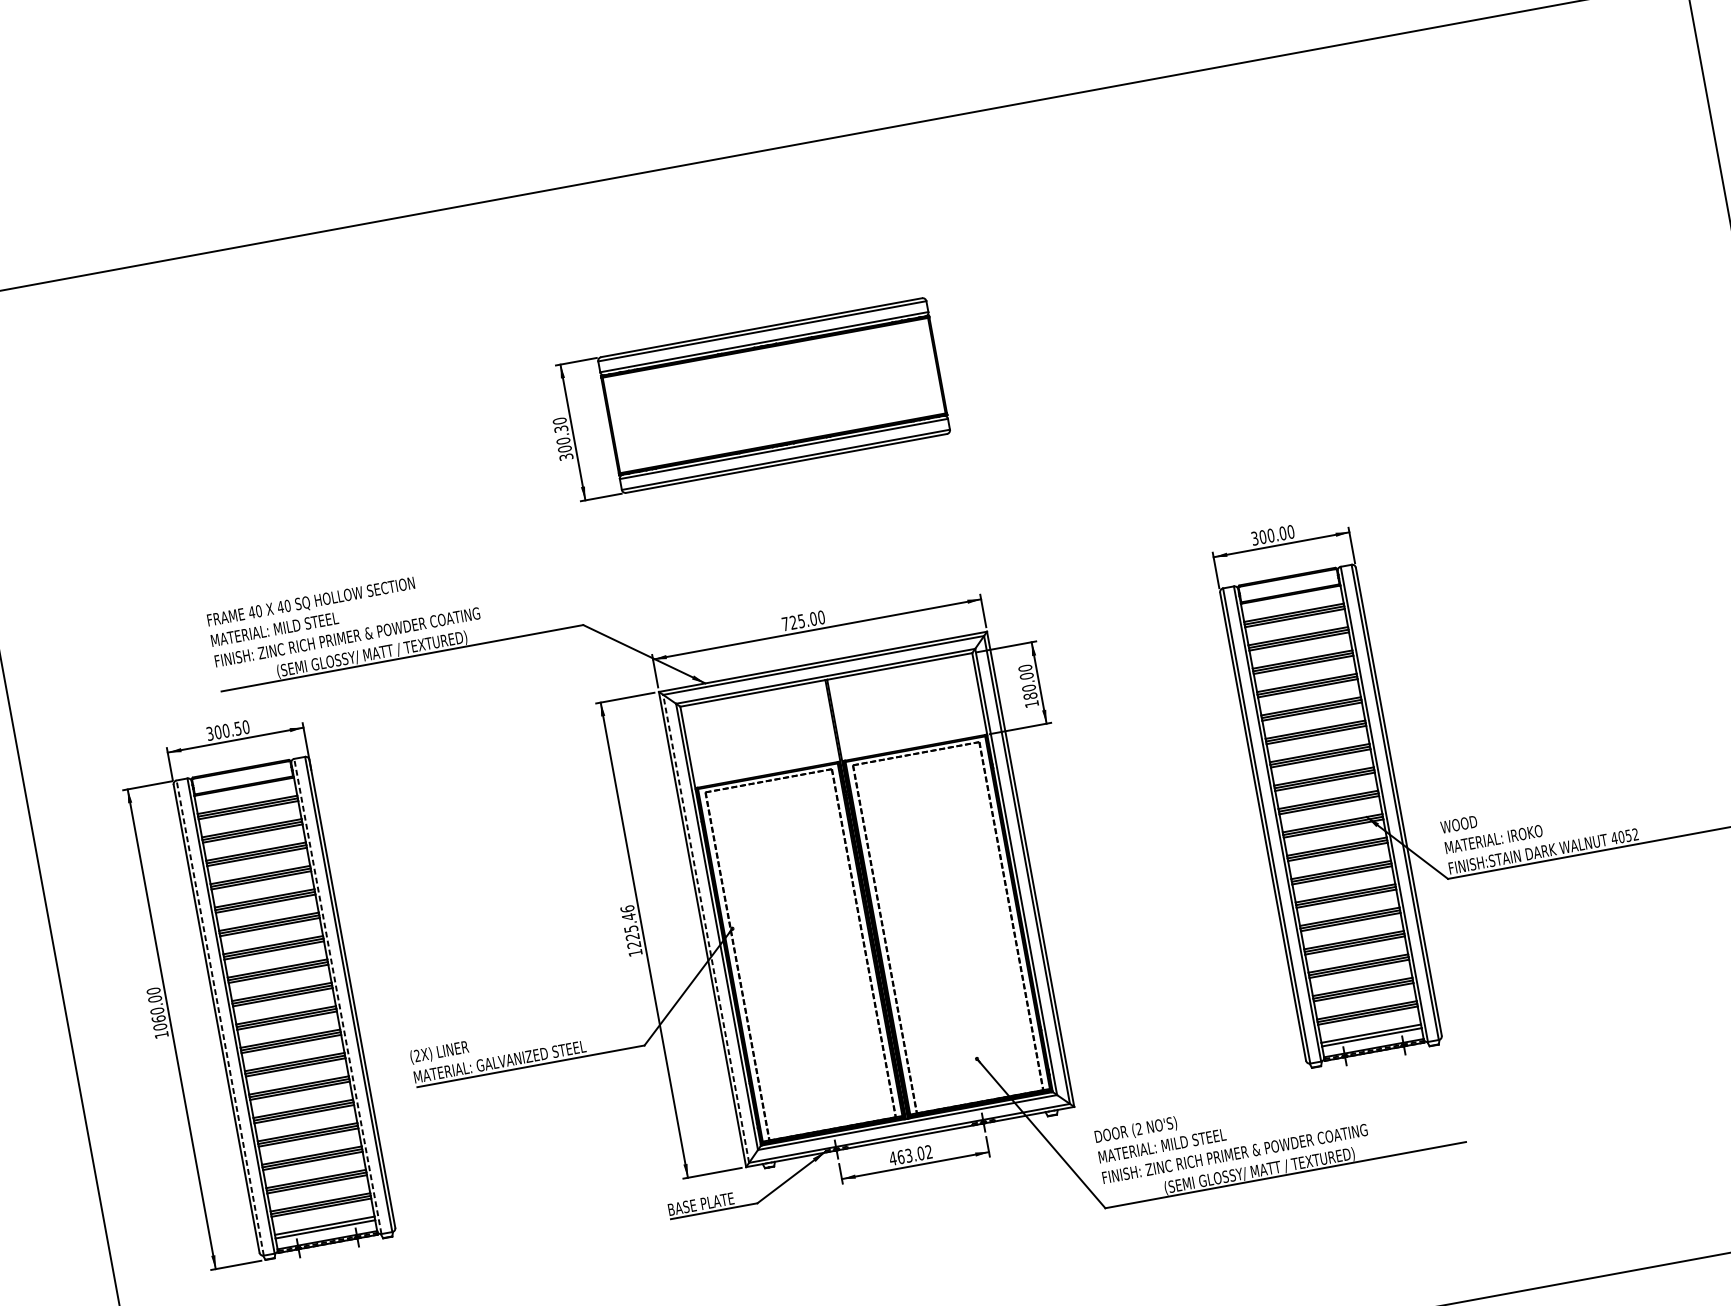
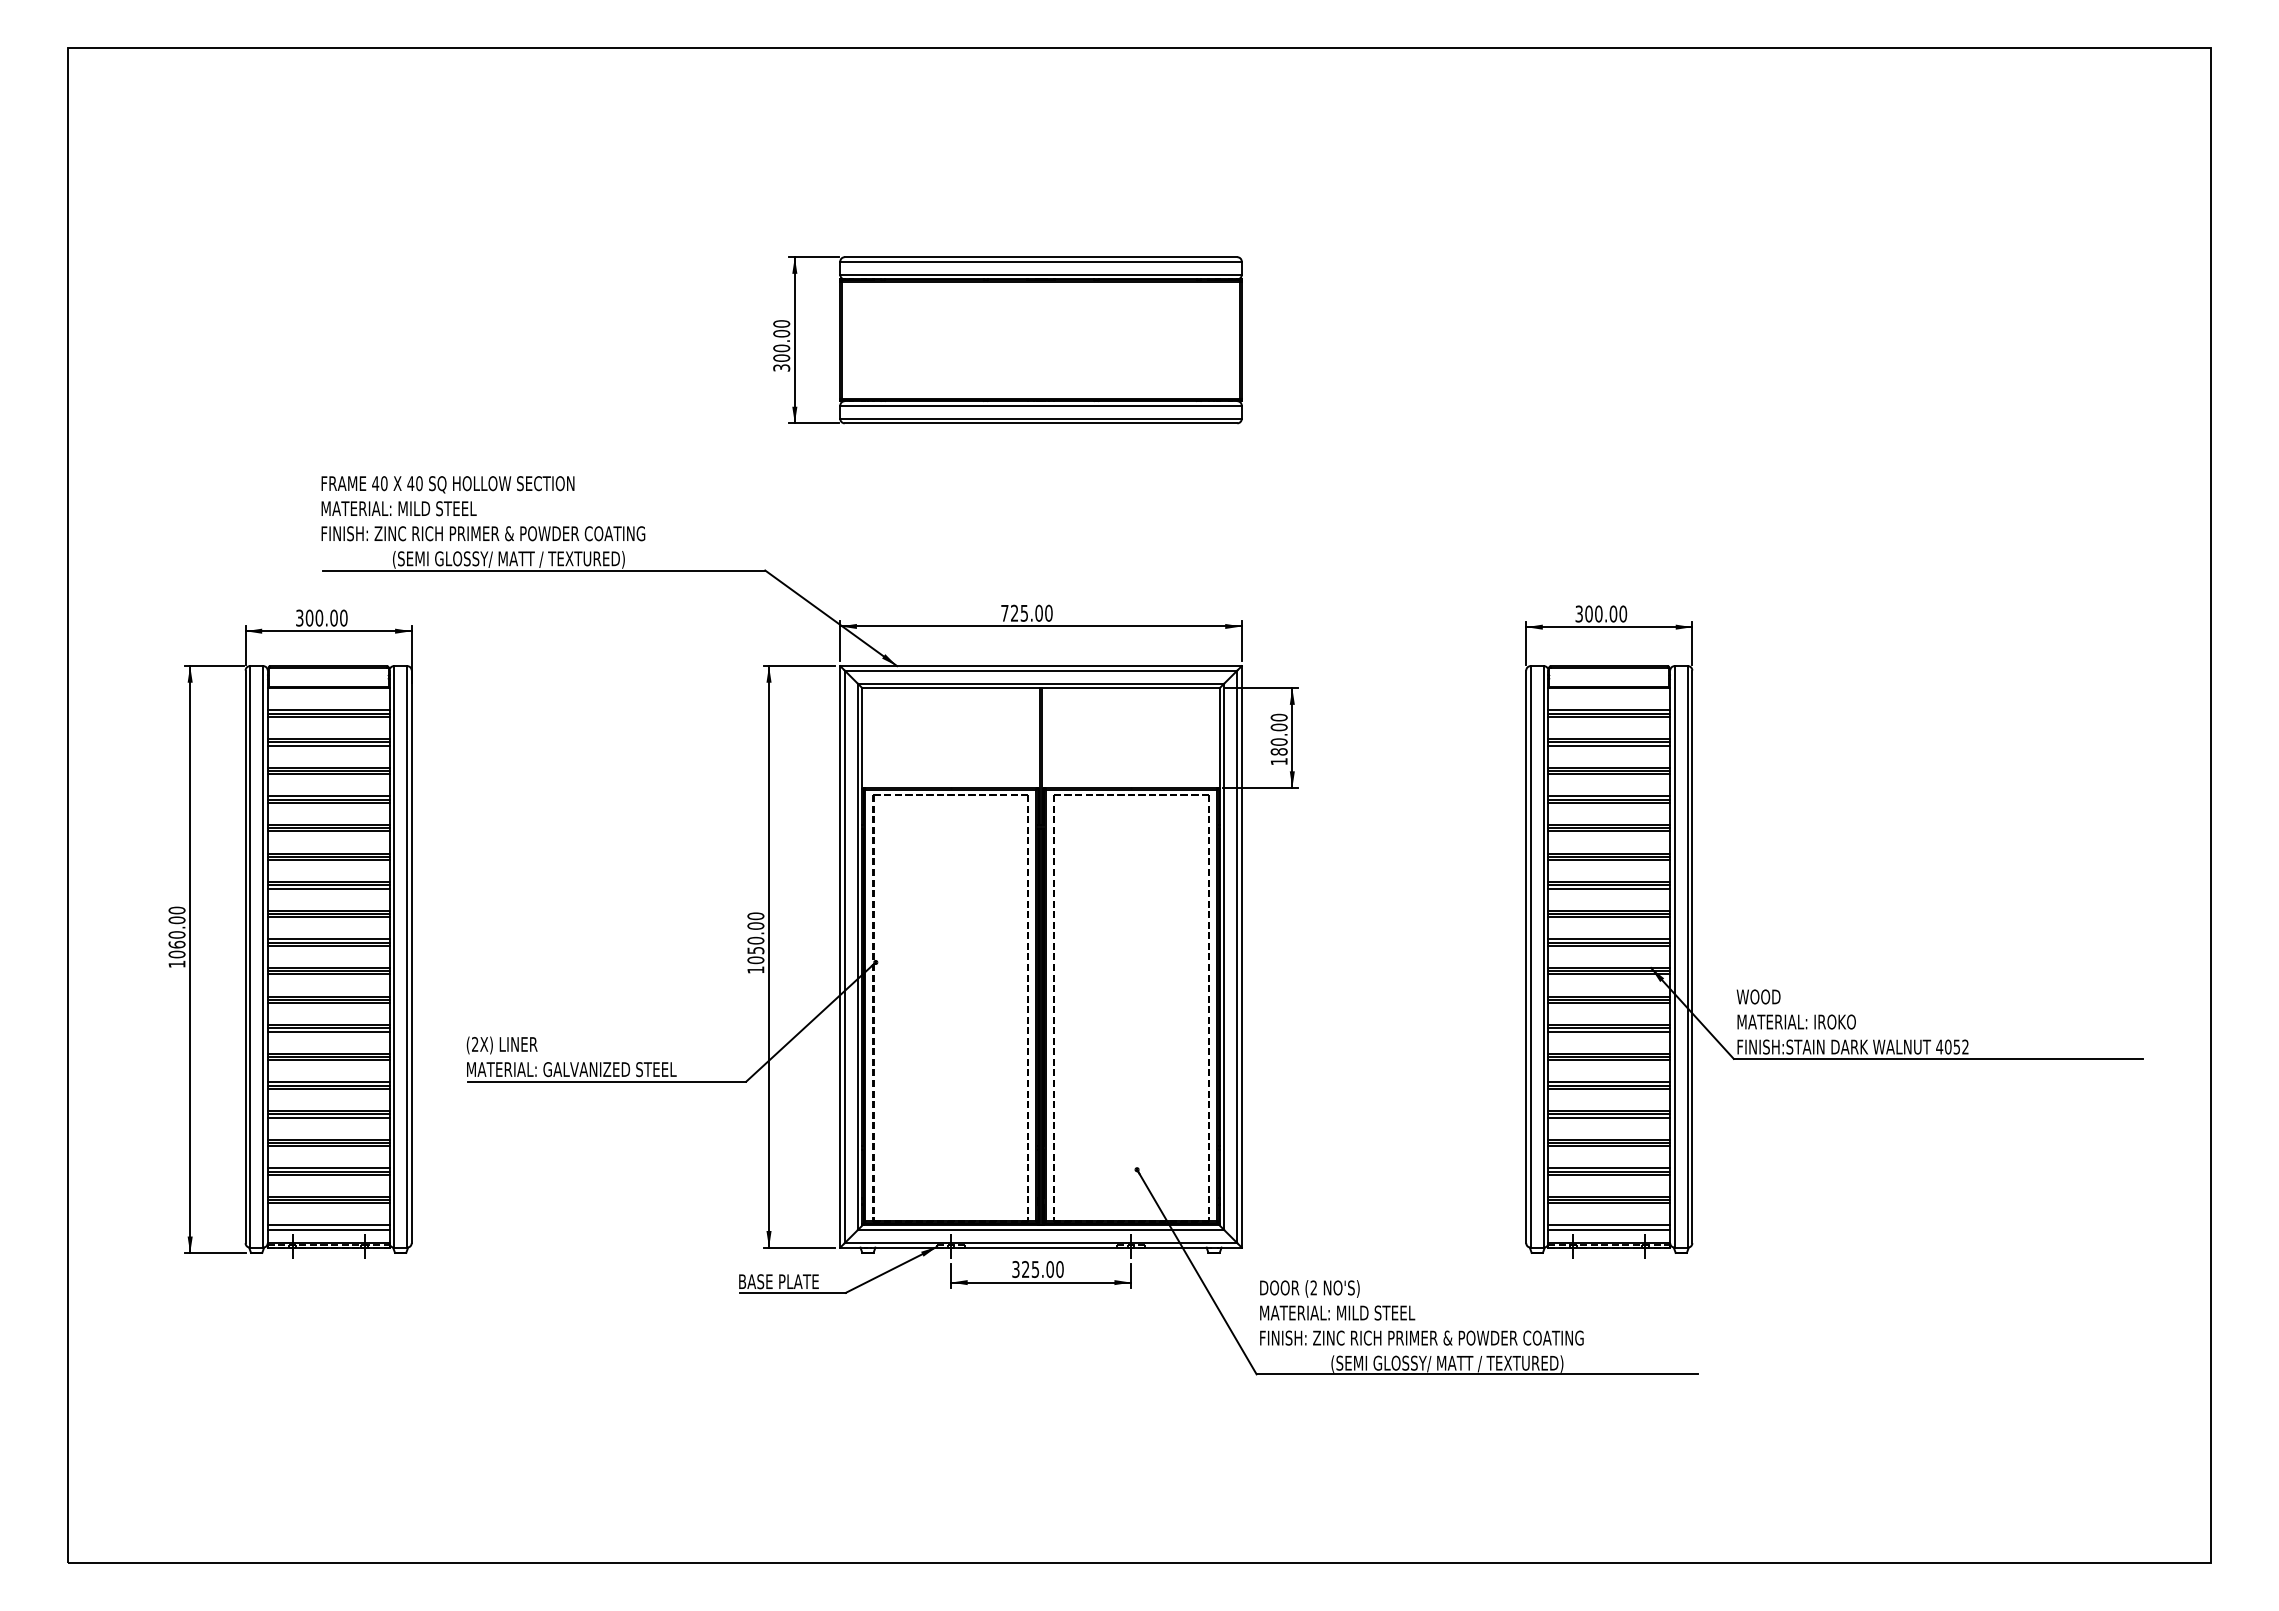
text: (561, 428) -> (781, 333), 300.30 -> 300.00
text: (237, 728) -> (333, 617), 300.50 -> 300.00
text: (630, 927) -> (755, 938), 1225.46 -> 1050.00
line: (705, 928) -> (844, 956), dashed -> solid
line: (338, 996) -> (394, 956), dashed -> solid
line: (220, 1017) -> (250, 956), dashed -> solid
text: (910, 1155) -> (1037, 1269), 463.02 -> 325.00

